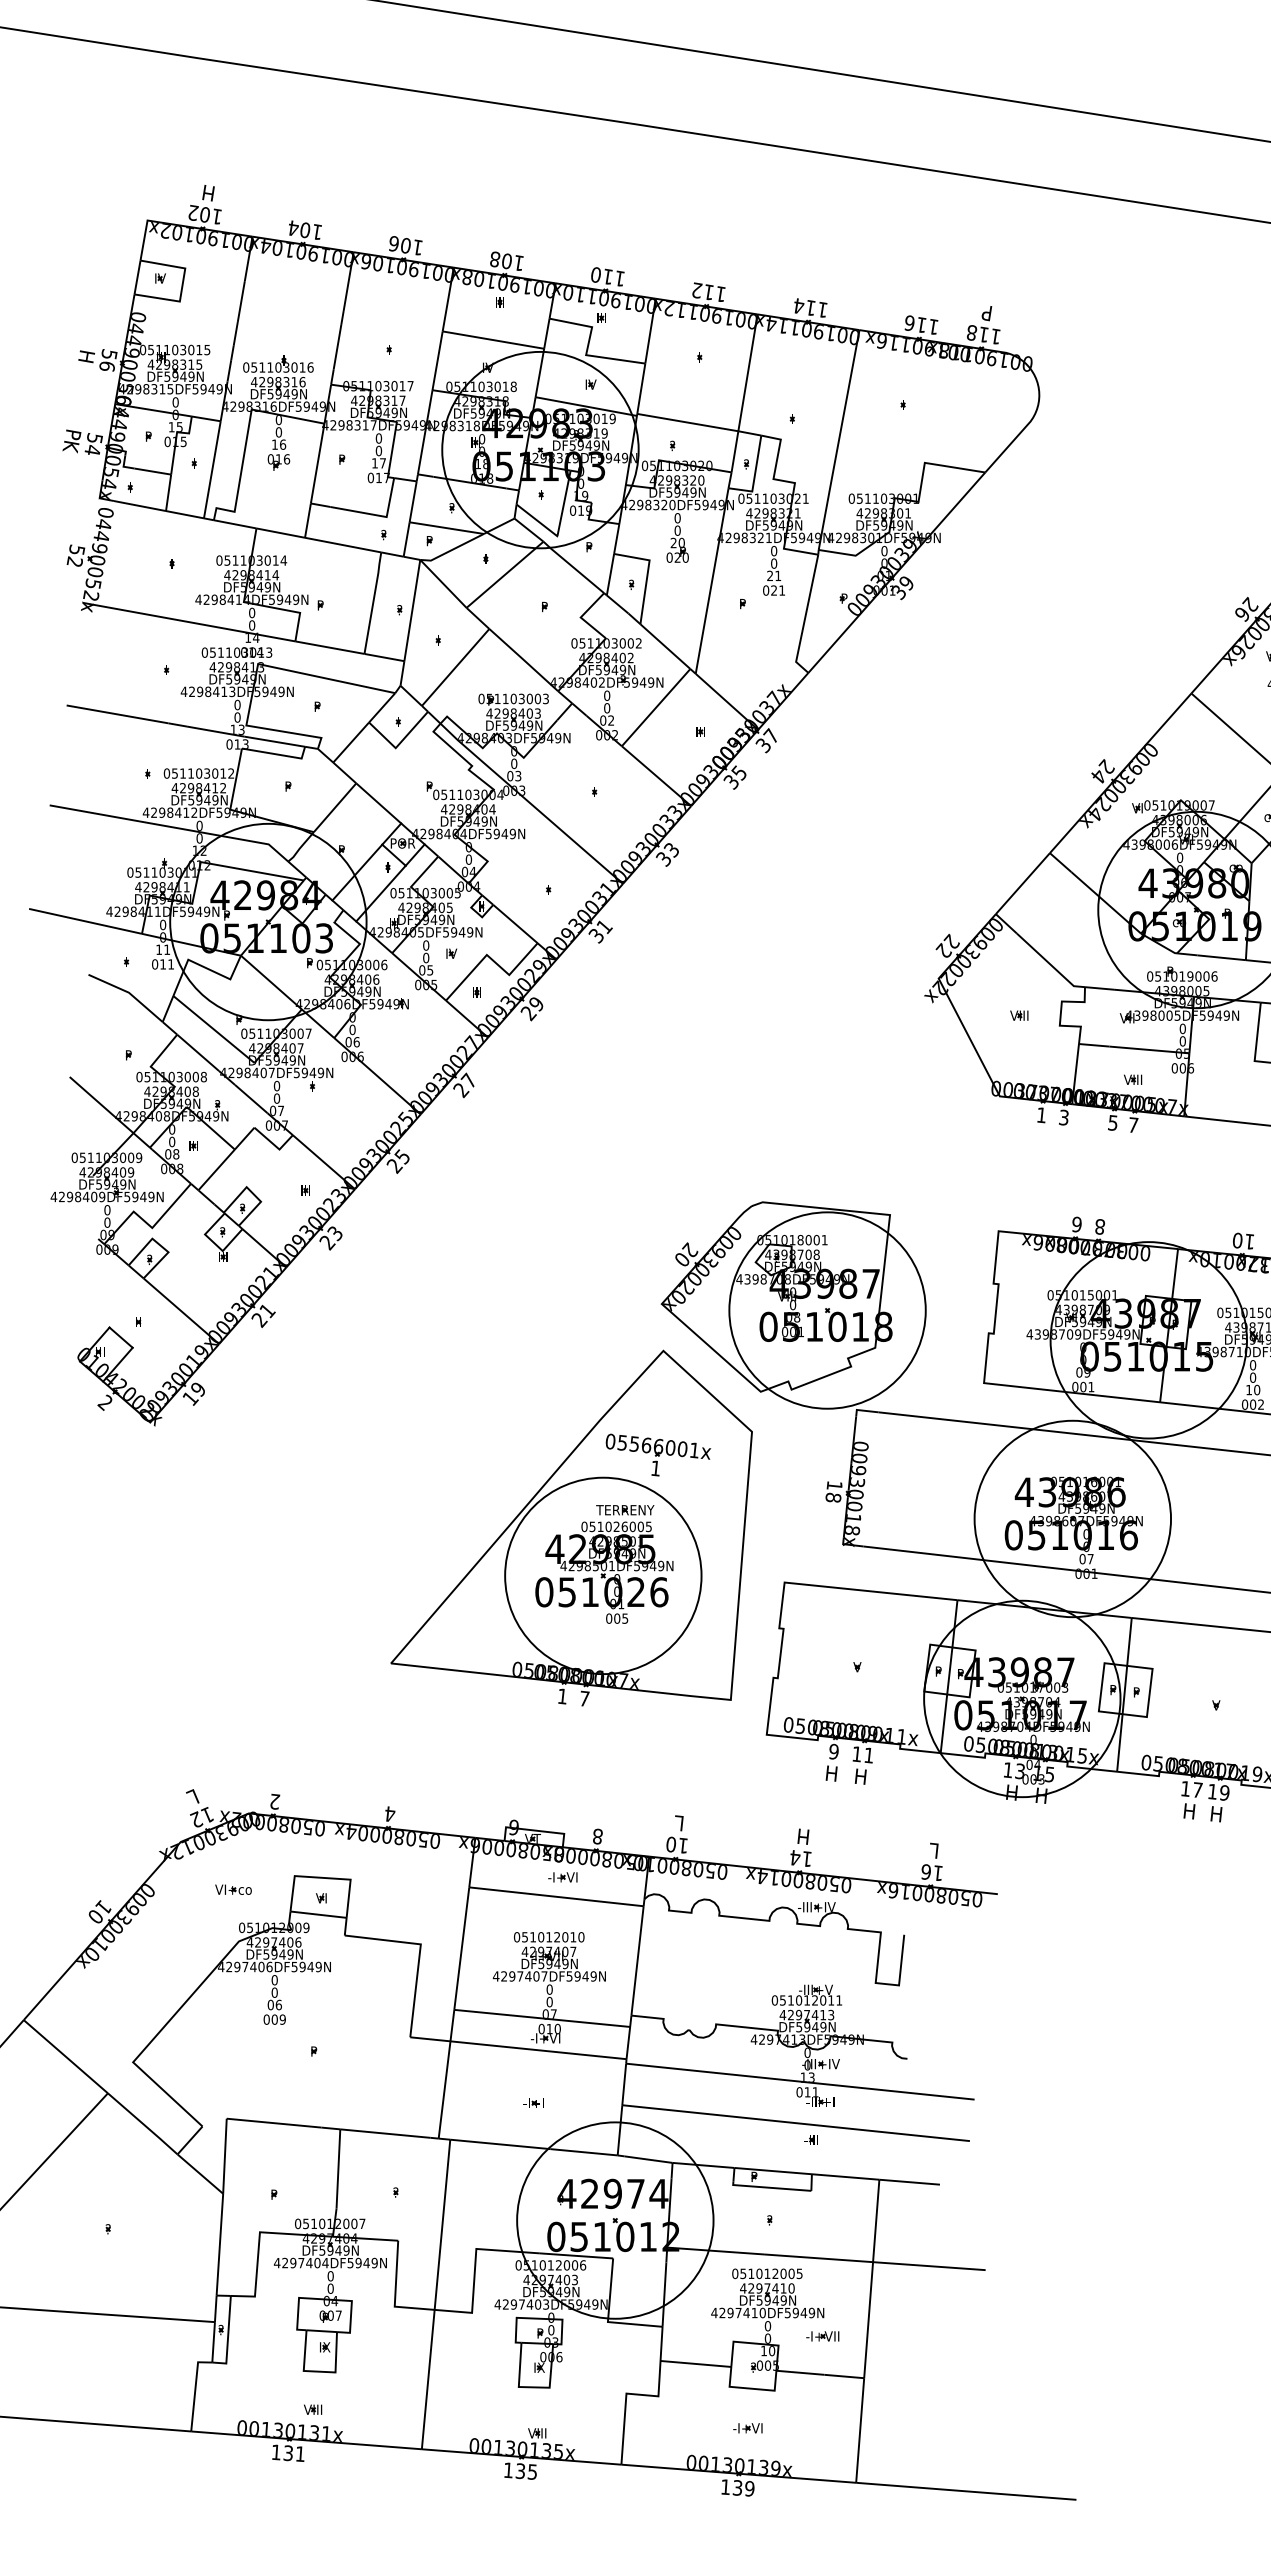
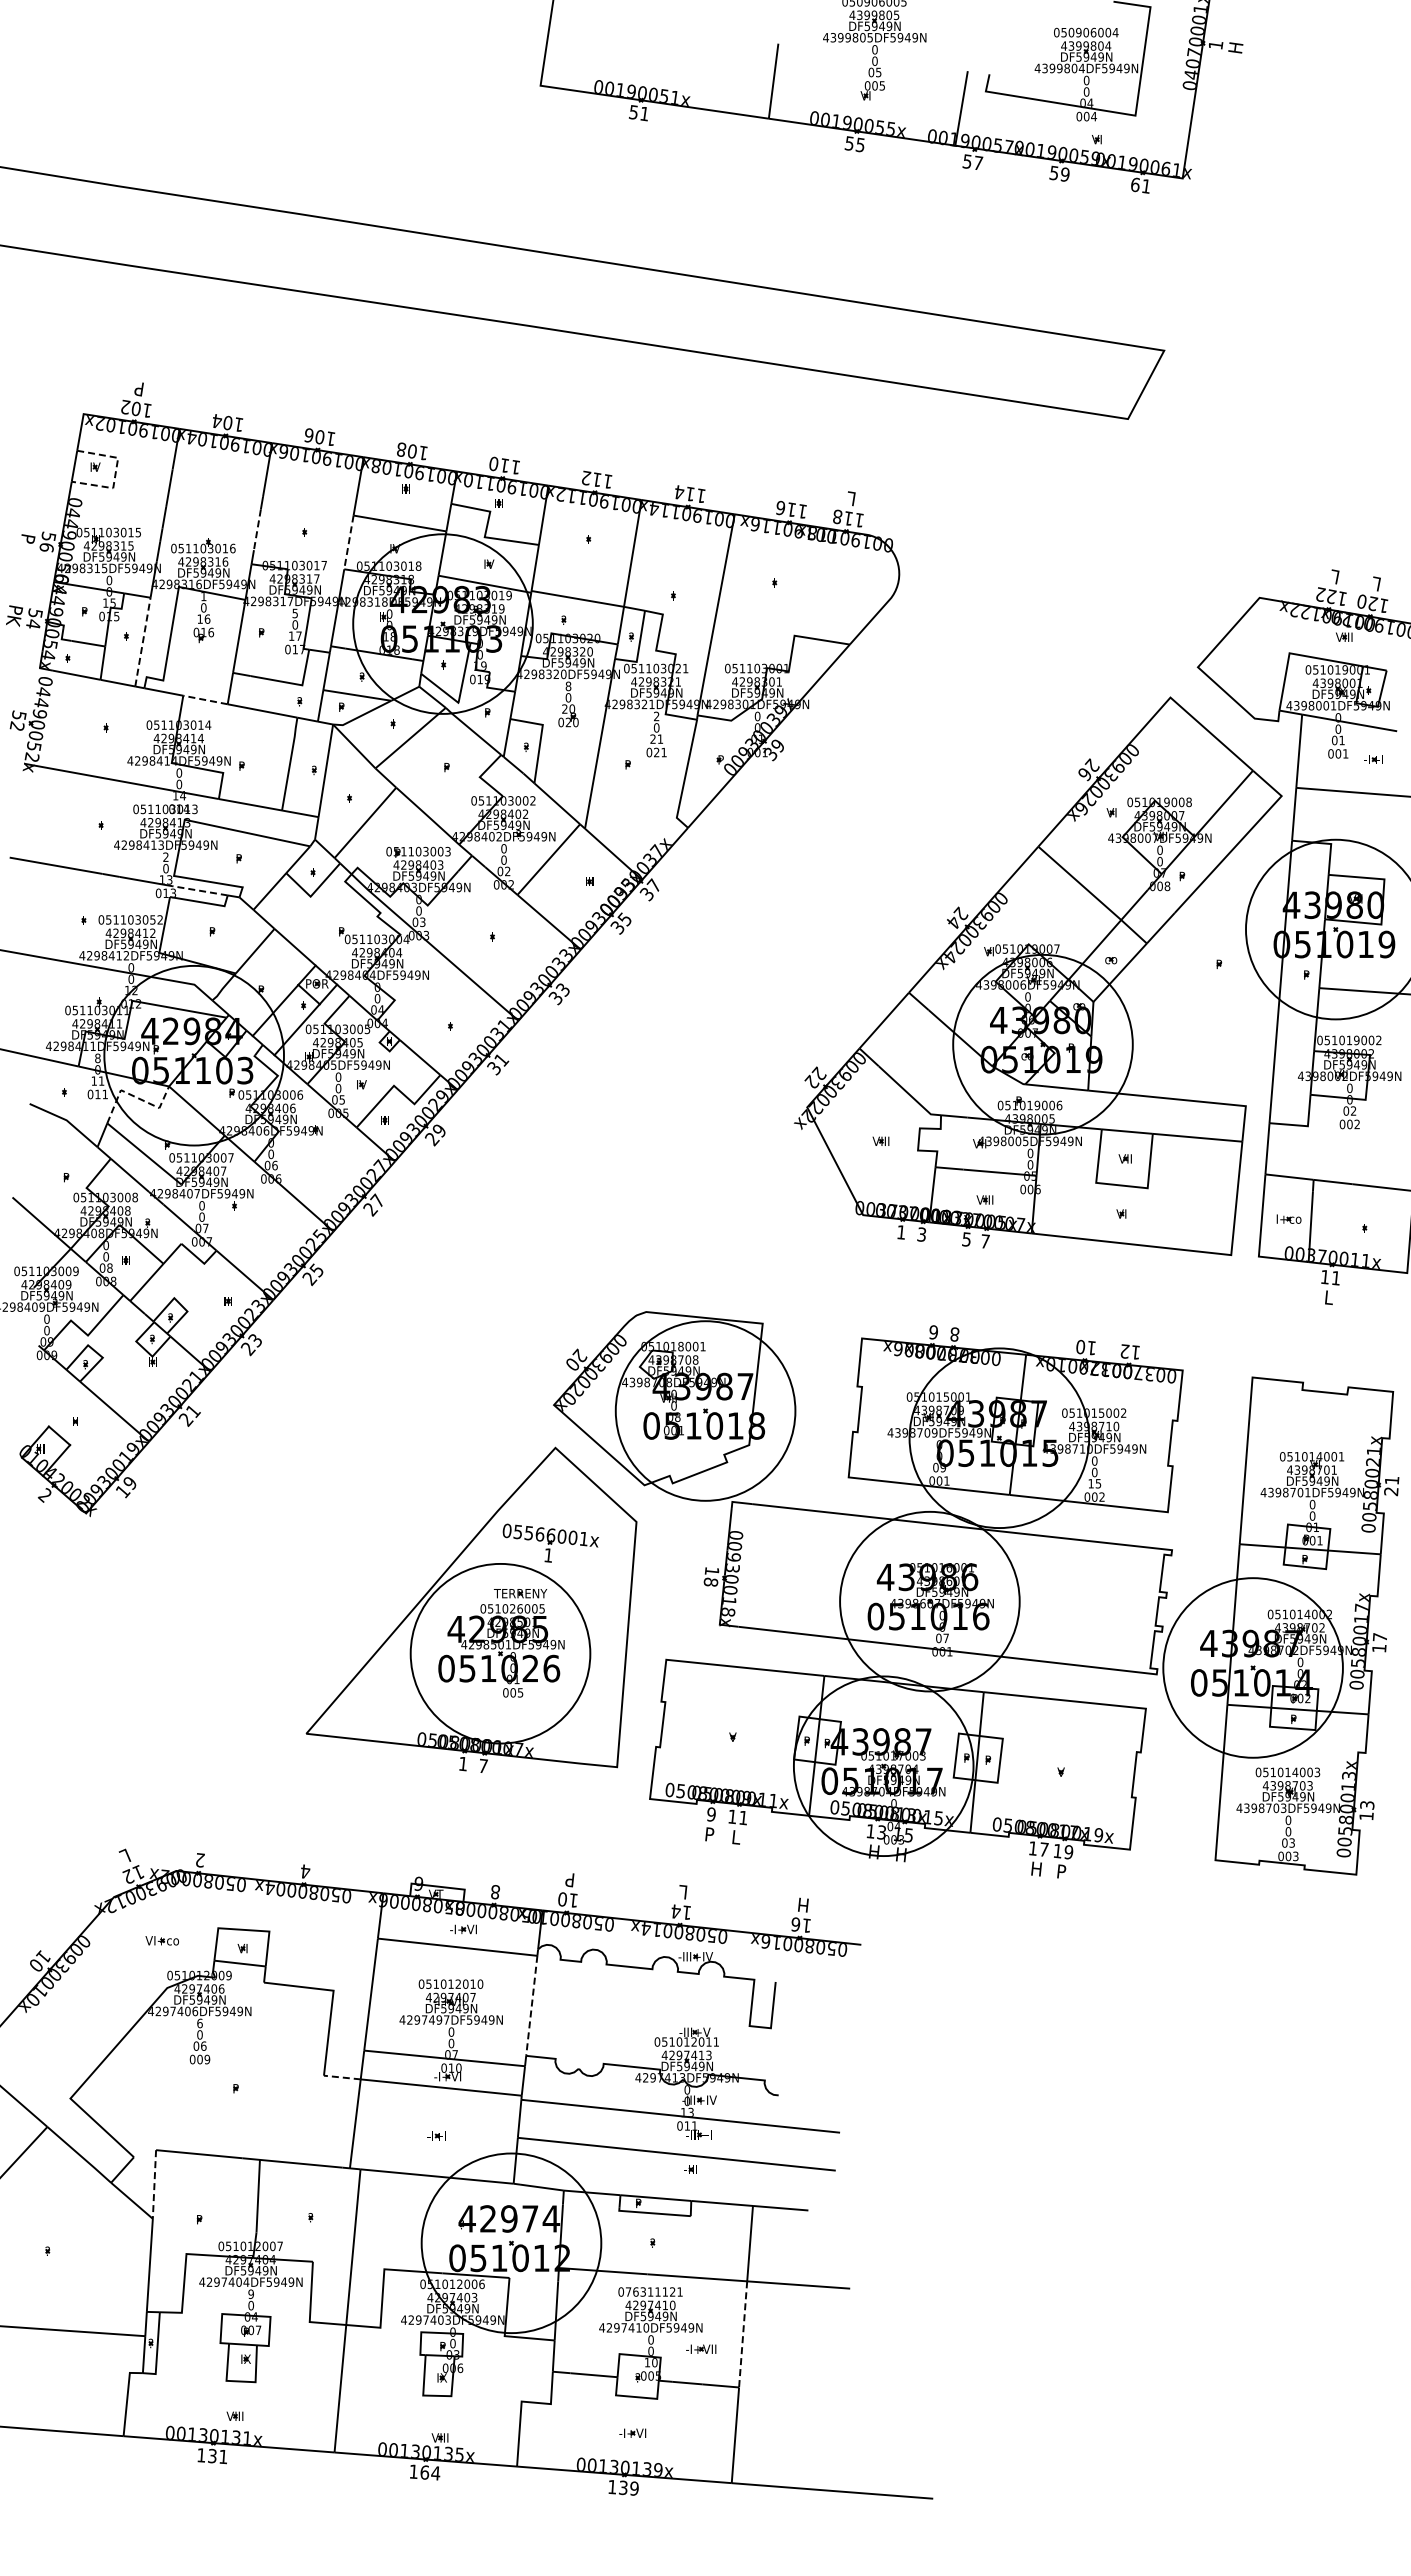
text: (208, 192) -> (139, 388), H -> P
line: (182, 285) -> (115, 473), solid -> dashed
text: (987, 312) -> (851, 498), P -> L
line: (337, 346) -> (257, 529), solid -> dashed
text: (86, 356) -> (27, 538), H -> P
line: (437, 361) -> (348, 543), solid -> dashed
text: (278, 419) -> (203, 596), 0 -> 1
text: (379, 438) -> (295, 613), 0 -> 5
line: (212, 469) -> (143, 641), solid -> dashed
text: (677, 518) -> (568, 686), 0 -> 8
line: (280, 533) -> (205, 700), solid -> dashed
text: (773, 551) -> (656, 716), 0 -> 2
text: (237, 704) -> (165, 856), 0 -> 2
line: (274, 741) -> (199, 890), solid -> dashed
text: (222, 773) -> (152, 919), 051103012 -> 051103052
text: (162, 925) -> (97, 1058), 0 -> 8
line: (204, 966) -> (135, 1096), solid -> dashed
text: (1257, 1389) -> (1098, 1483), 10 -> 15
text: (831, 1773) -> (709, 1834), H -> P
text: (860, 1776) -> (735, 1837), H -> L
text: (1215, 1814) -> (1060, 1871), H -> P
text: (678, 1822) -> (569, 1879), L -> P
text: (803, 1836) -> (683, 1892), H -> L
text: (934, 1851) -> (803, 1905), L -> H
line: (637, 1961) -> (531, 2006), solid -> dashed
text: (535, 1975) -> (438, 2019), 4297407DF5949N -> 4297497DF5949N
text: (274, 1979) -> (199, 2022), 0 -> 6
line: (429, 2039) -> (341, 2077), solid -> dashed
line: (224, 2156) -> (154, 2184), solid -> dashed
text: (770, 2273) -> (653, 2291), 051012005 -> 076311121
text: (329, 2276) -> (250, 2294), 0 -> 9
line: (869, 2320) -> (743, 2334), solid -> dashed
text: (526, 2471) -> (430, 2472), 135 -> 164

